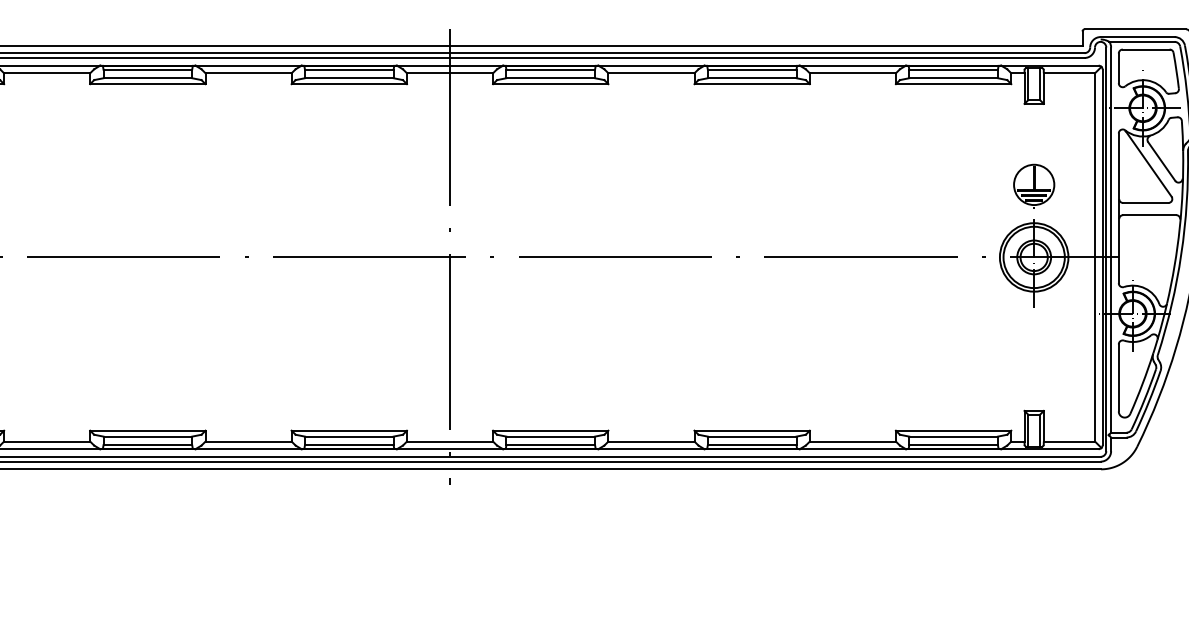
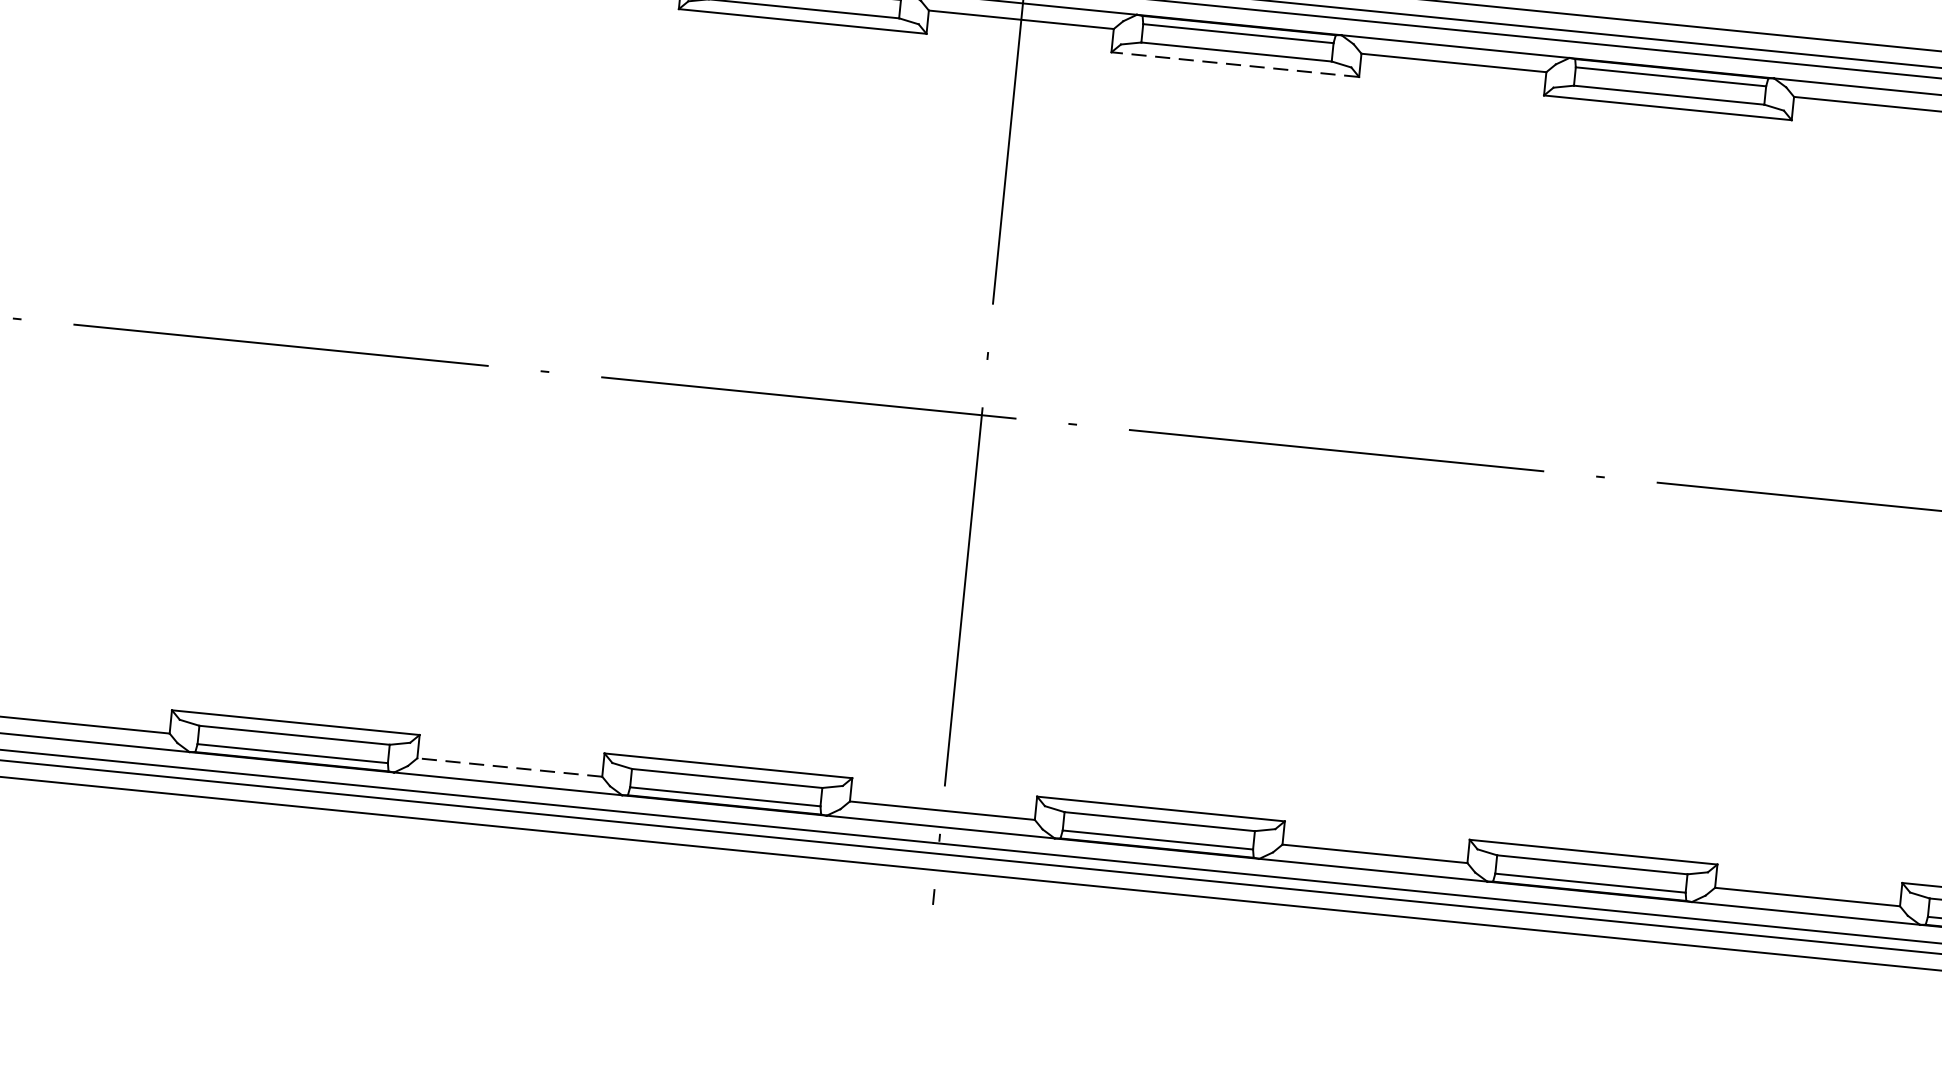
line: (550, 84) -> (1234, 65), solid -> dashed
line: (248, 441) -> (509, 767), solid -> dashed

